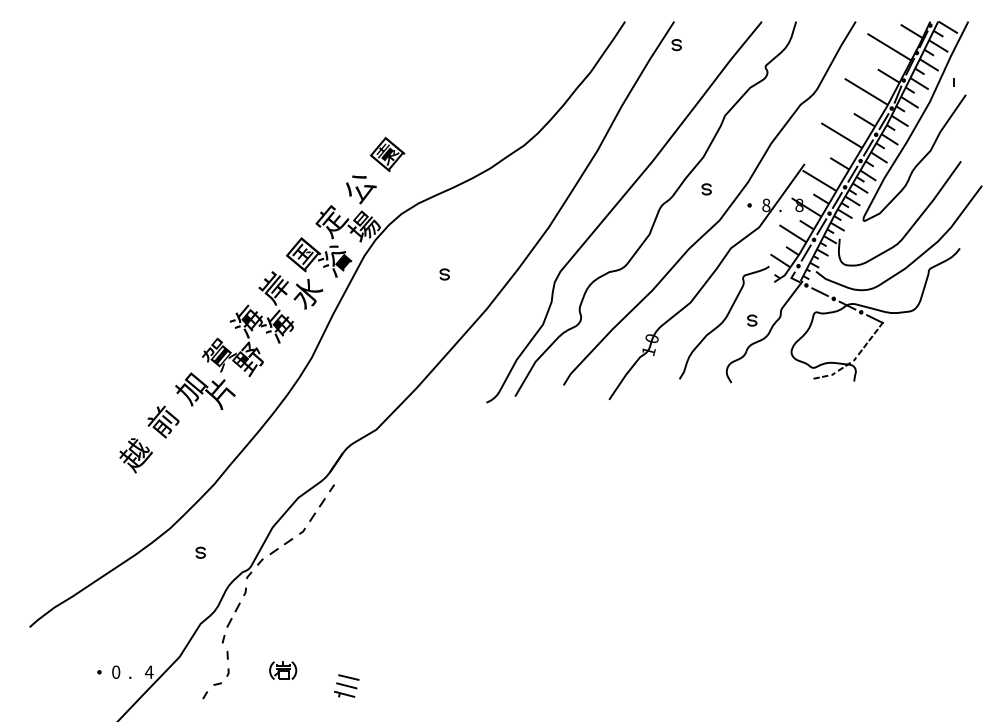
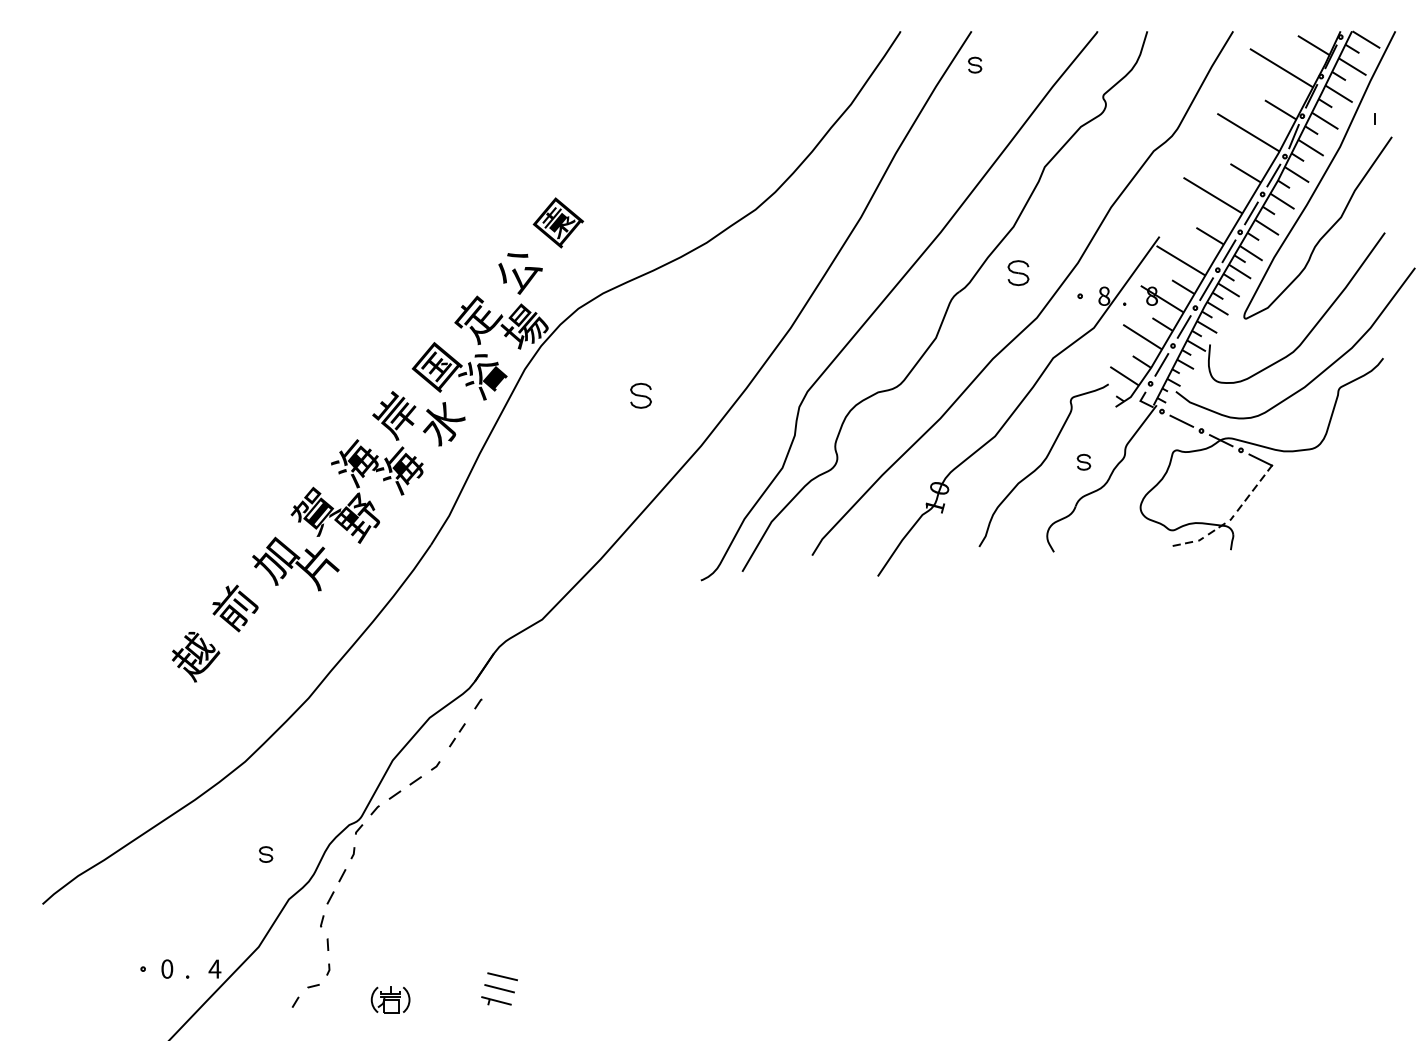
part: (706, 189) -> (1018, 273), size x1.6
part: (444, 274) -> (640, 395), size x1.6
part: (317, 509) -> (457, 734), size x0.7
part: (200, 552) -> (265, 854), moved
part: (283, 670) -> (391, 999), moved

